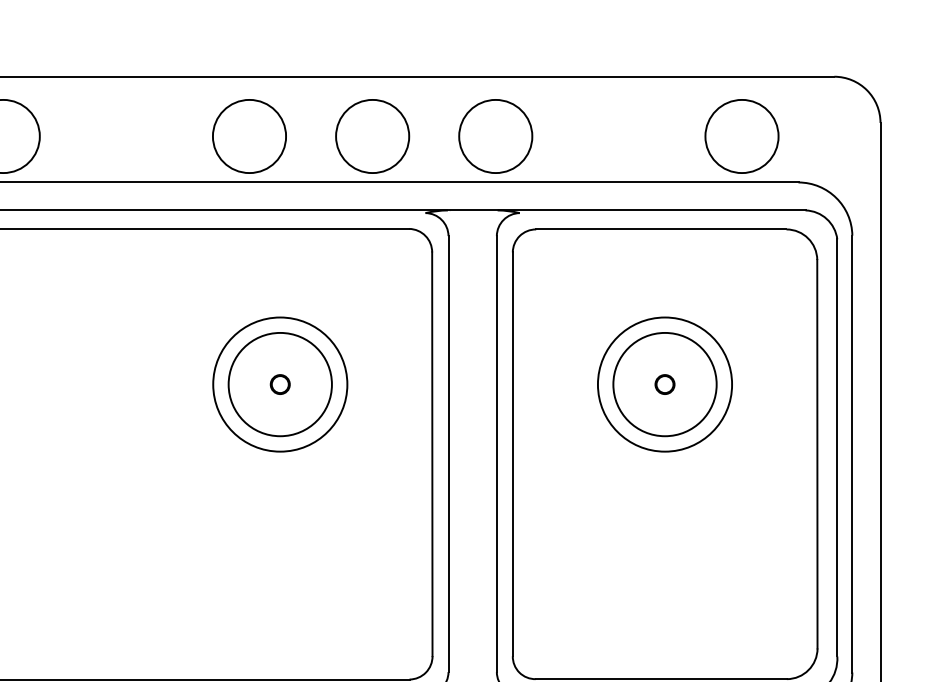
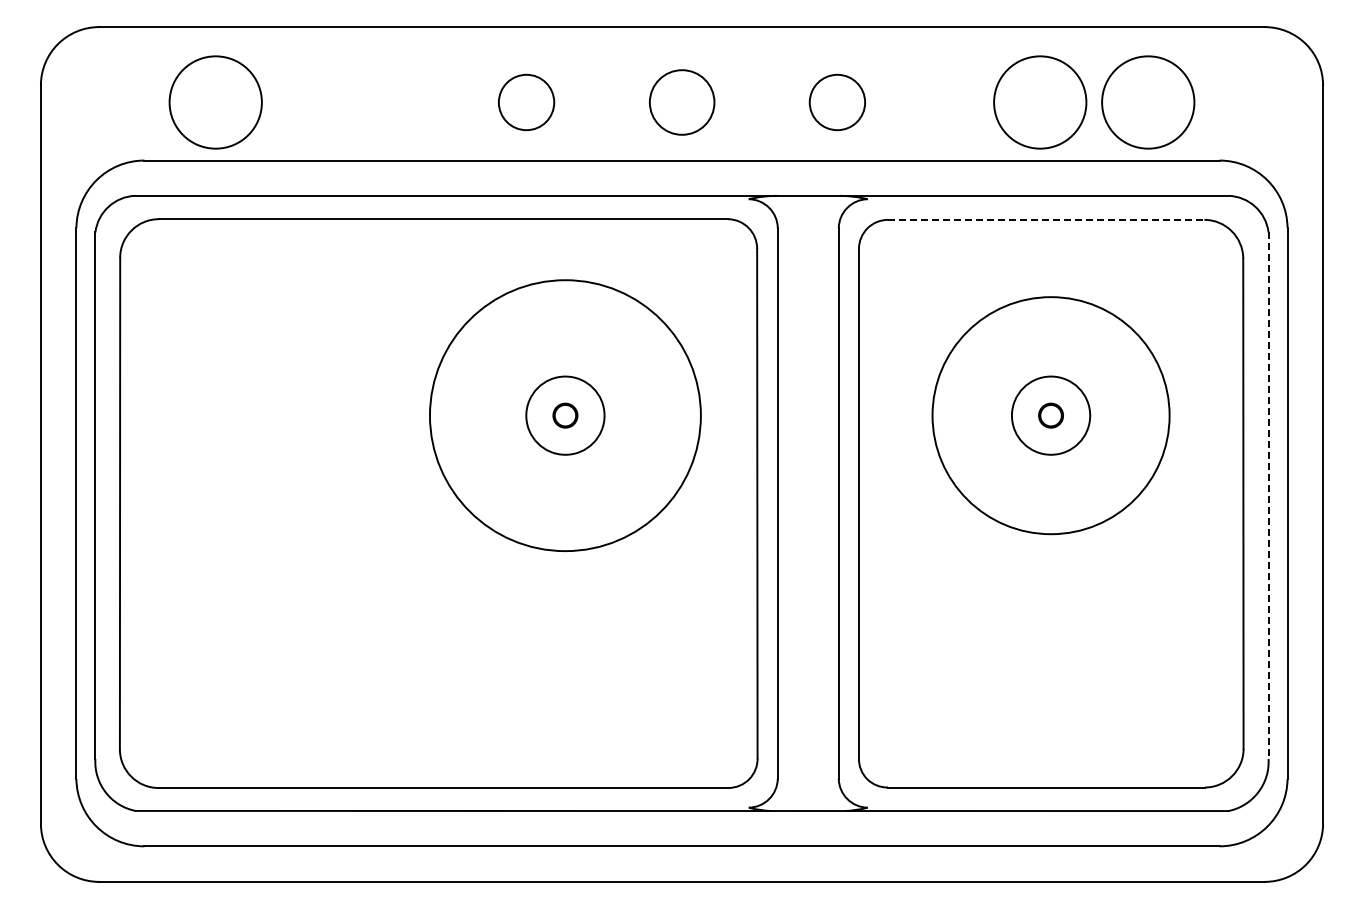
circle: (249, 136) -> (526, 102), size x0.6
circle: (373, 136) -> (682, 102), size x0.7
circle: (495, 136) -> (837, 102), size x0.6
circle: (656, 136) -> (1040, 102), added
line: (661, 229) -> (1046, 219), solid -> dashed
circle: (280, 384) -> (565, 415), size x0.6
circle: (280, 384) -> (565, 415), size x1.6
circle: (664, 384) -> (1050, 415), size x0.6
circle: (664, 384) -> (1050, 415), size x1.4
line: (837, 448) -> (1268, 496), solid -> dashed

